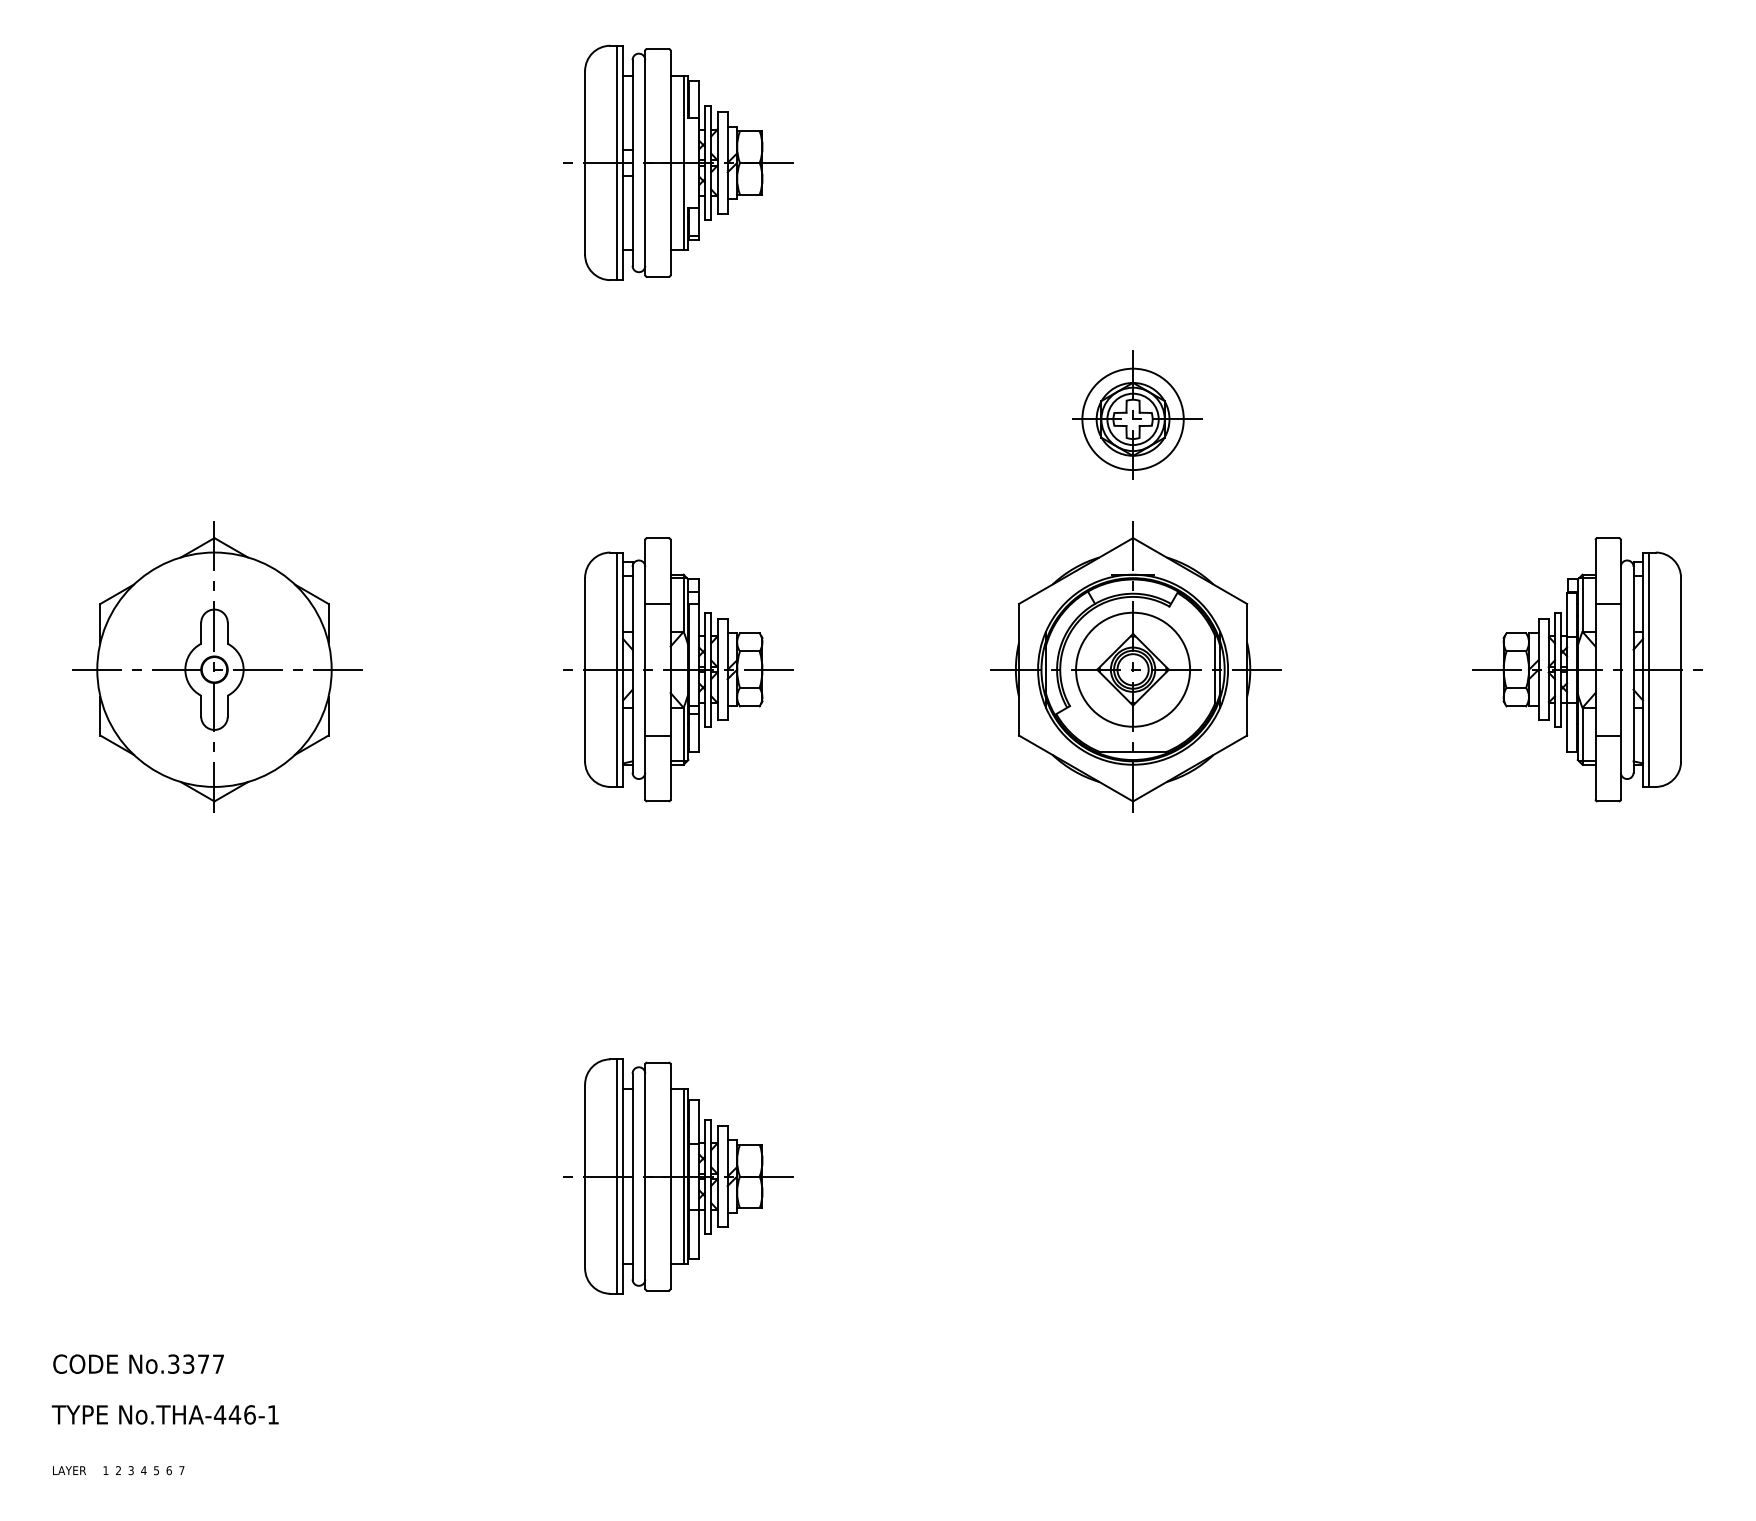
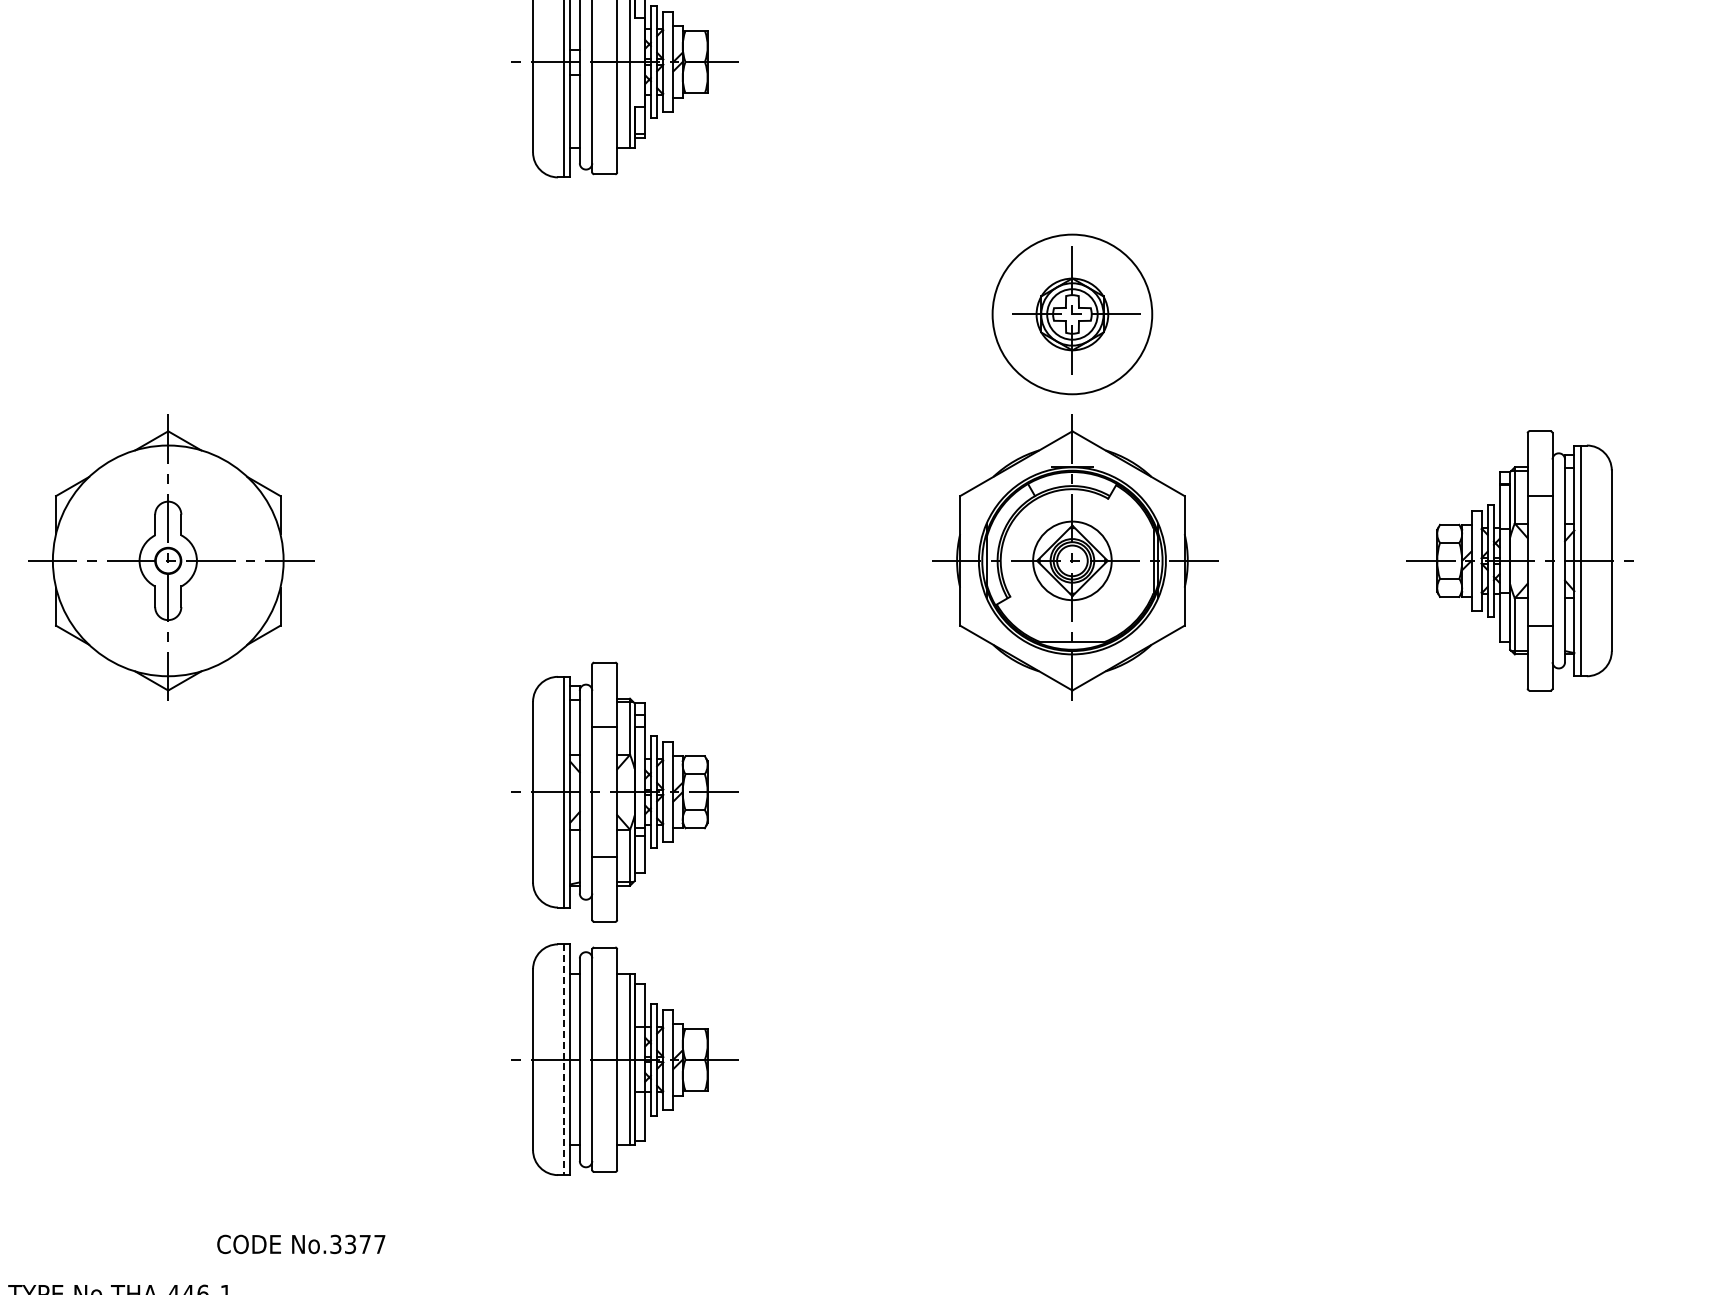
circle: (1132, 419) -> (1071, 314), size x1.6
part: (678, 669) -> (624, 791), moved
circle: (1133, 669) -> (1072, 560), size x0.7
line: (616, 1177) -> (563, 1060), solid -> dashed
text: (138, 1363) -> (301, 1243), moved

